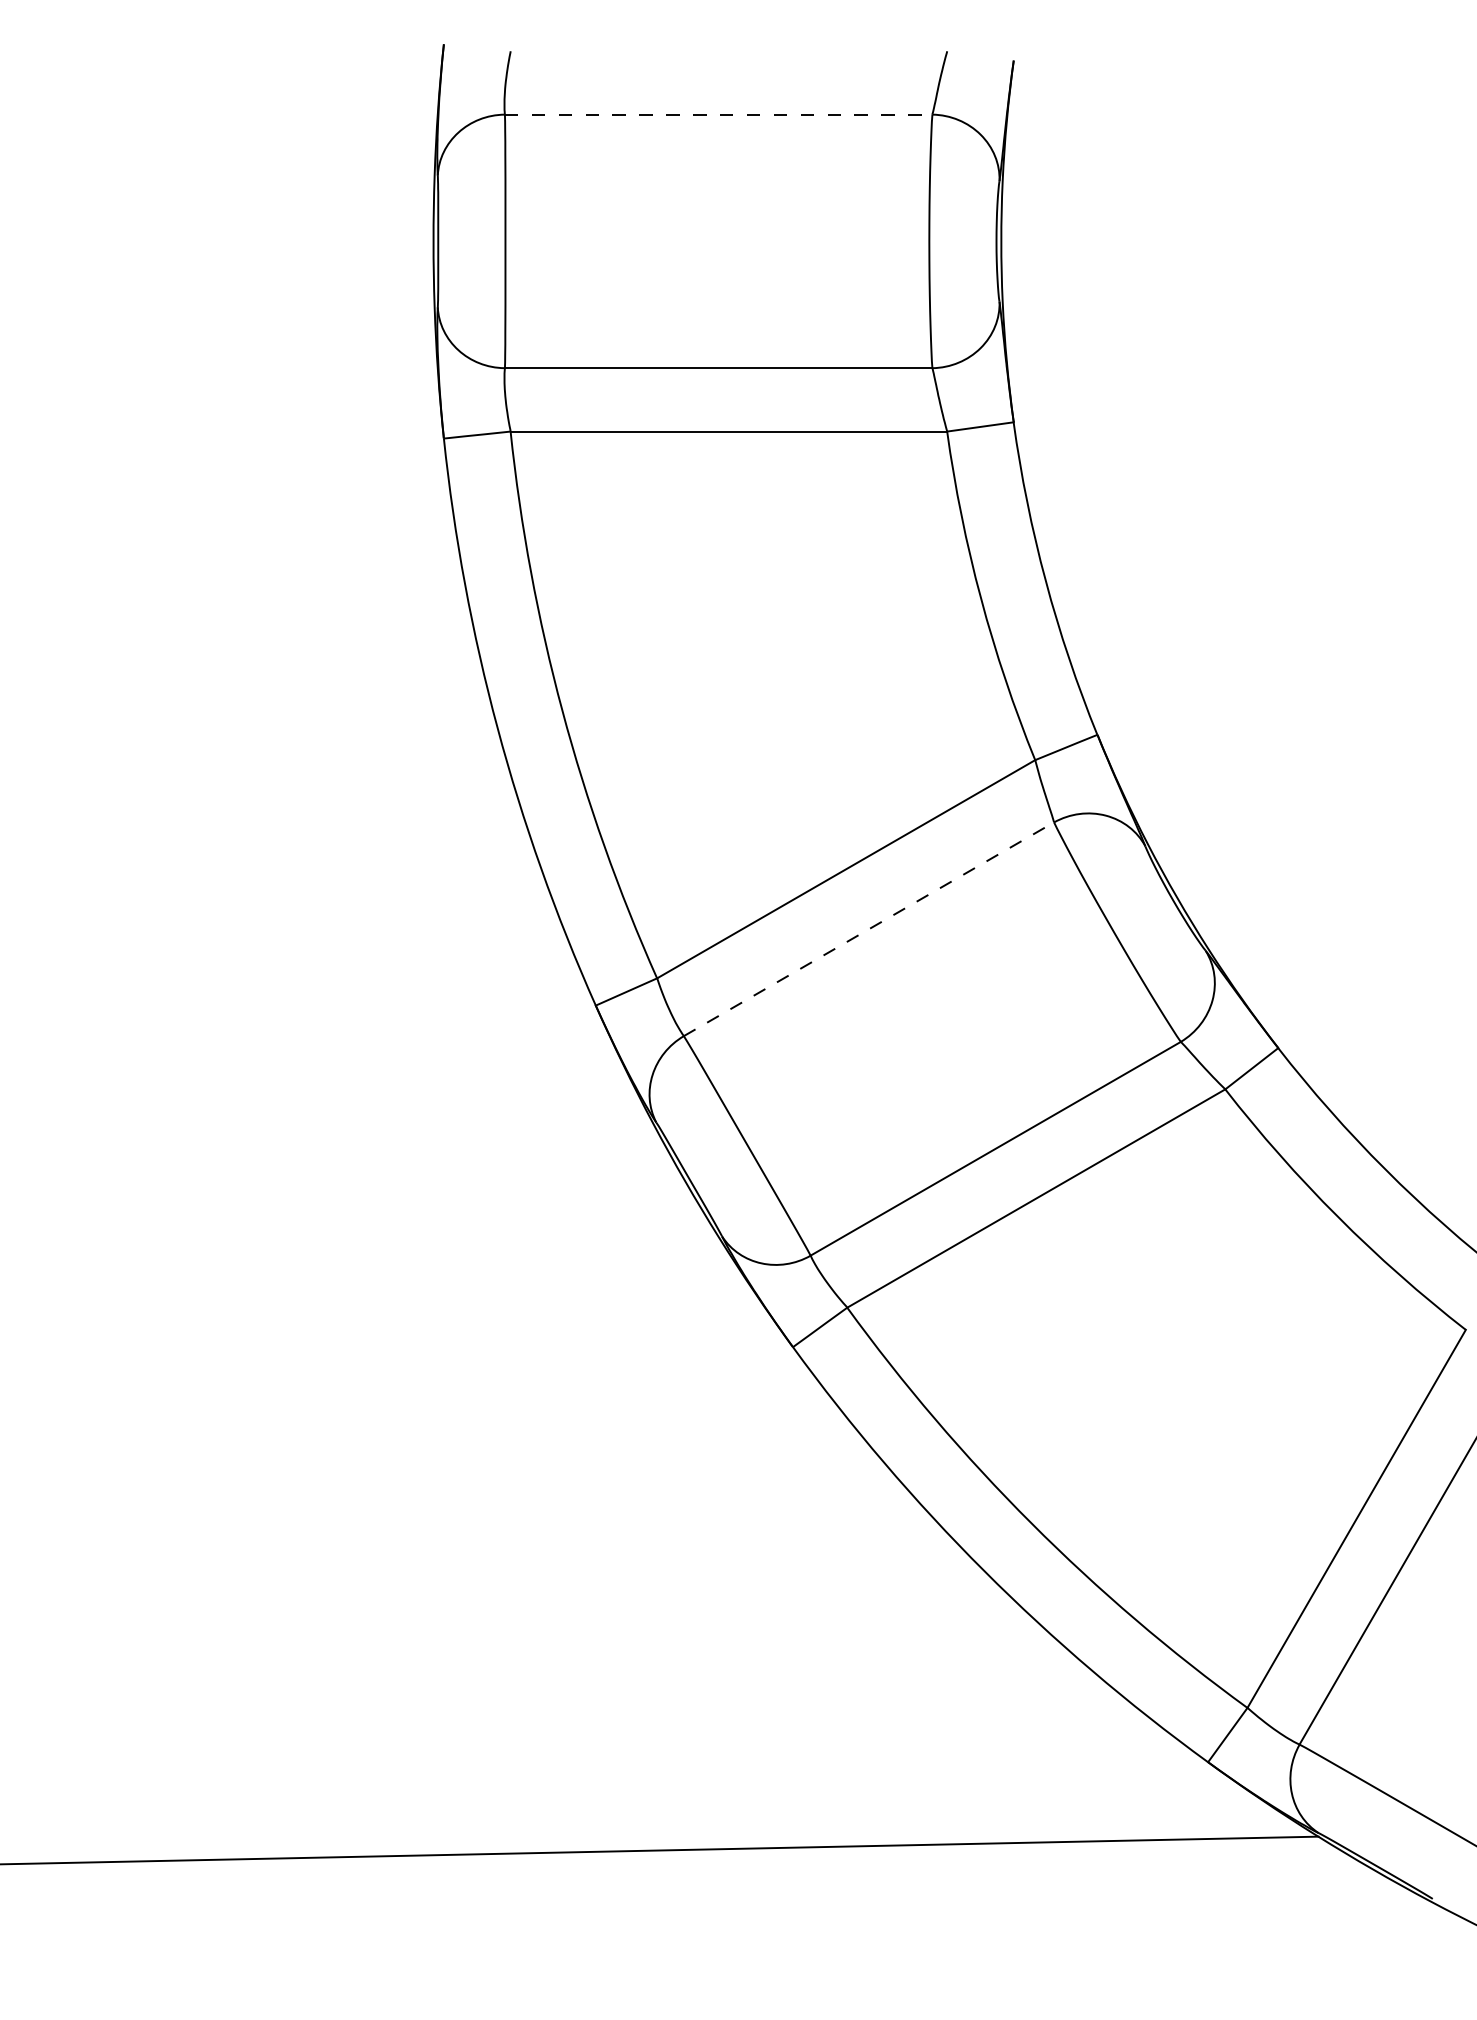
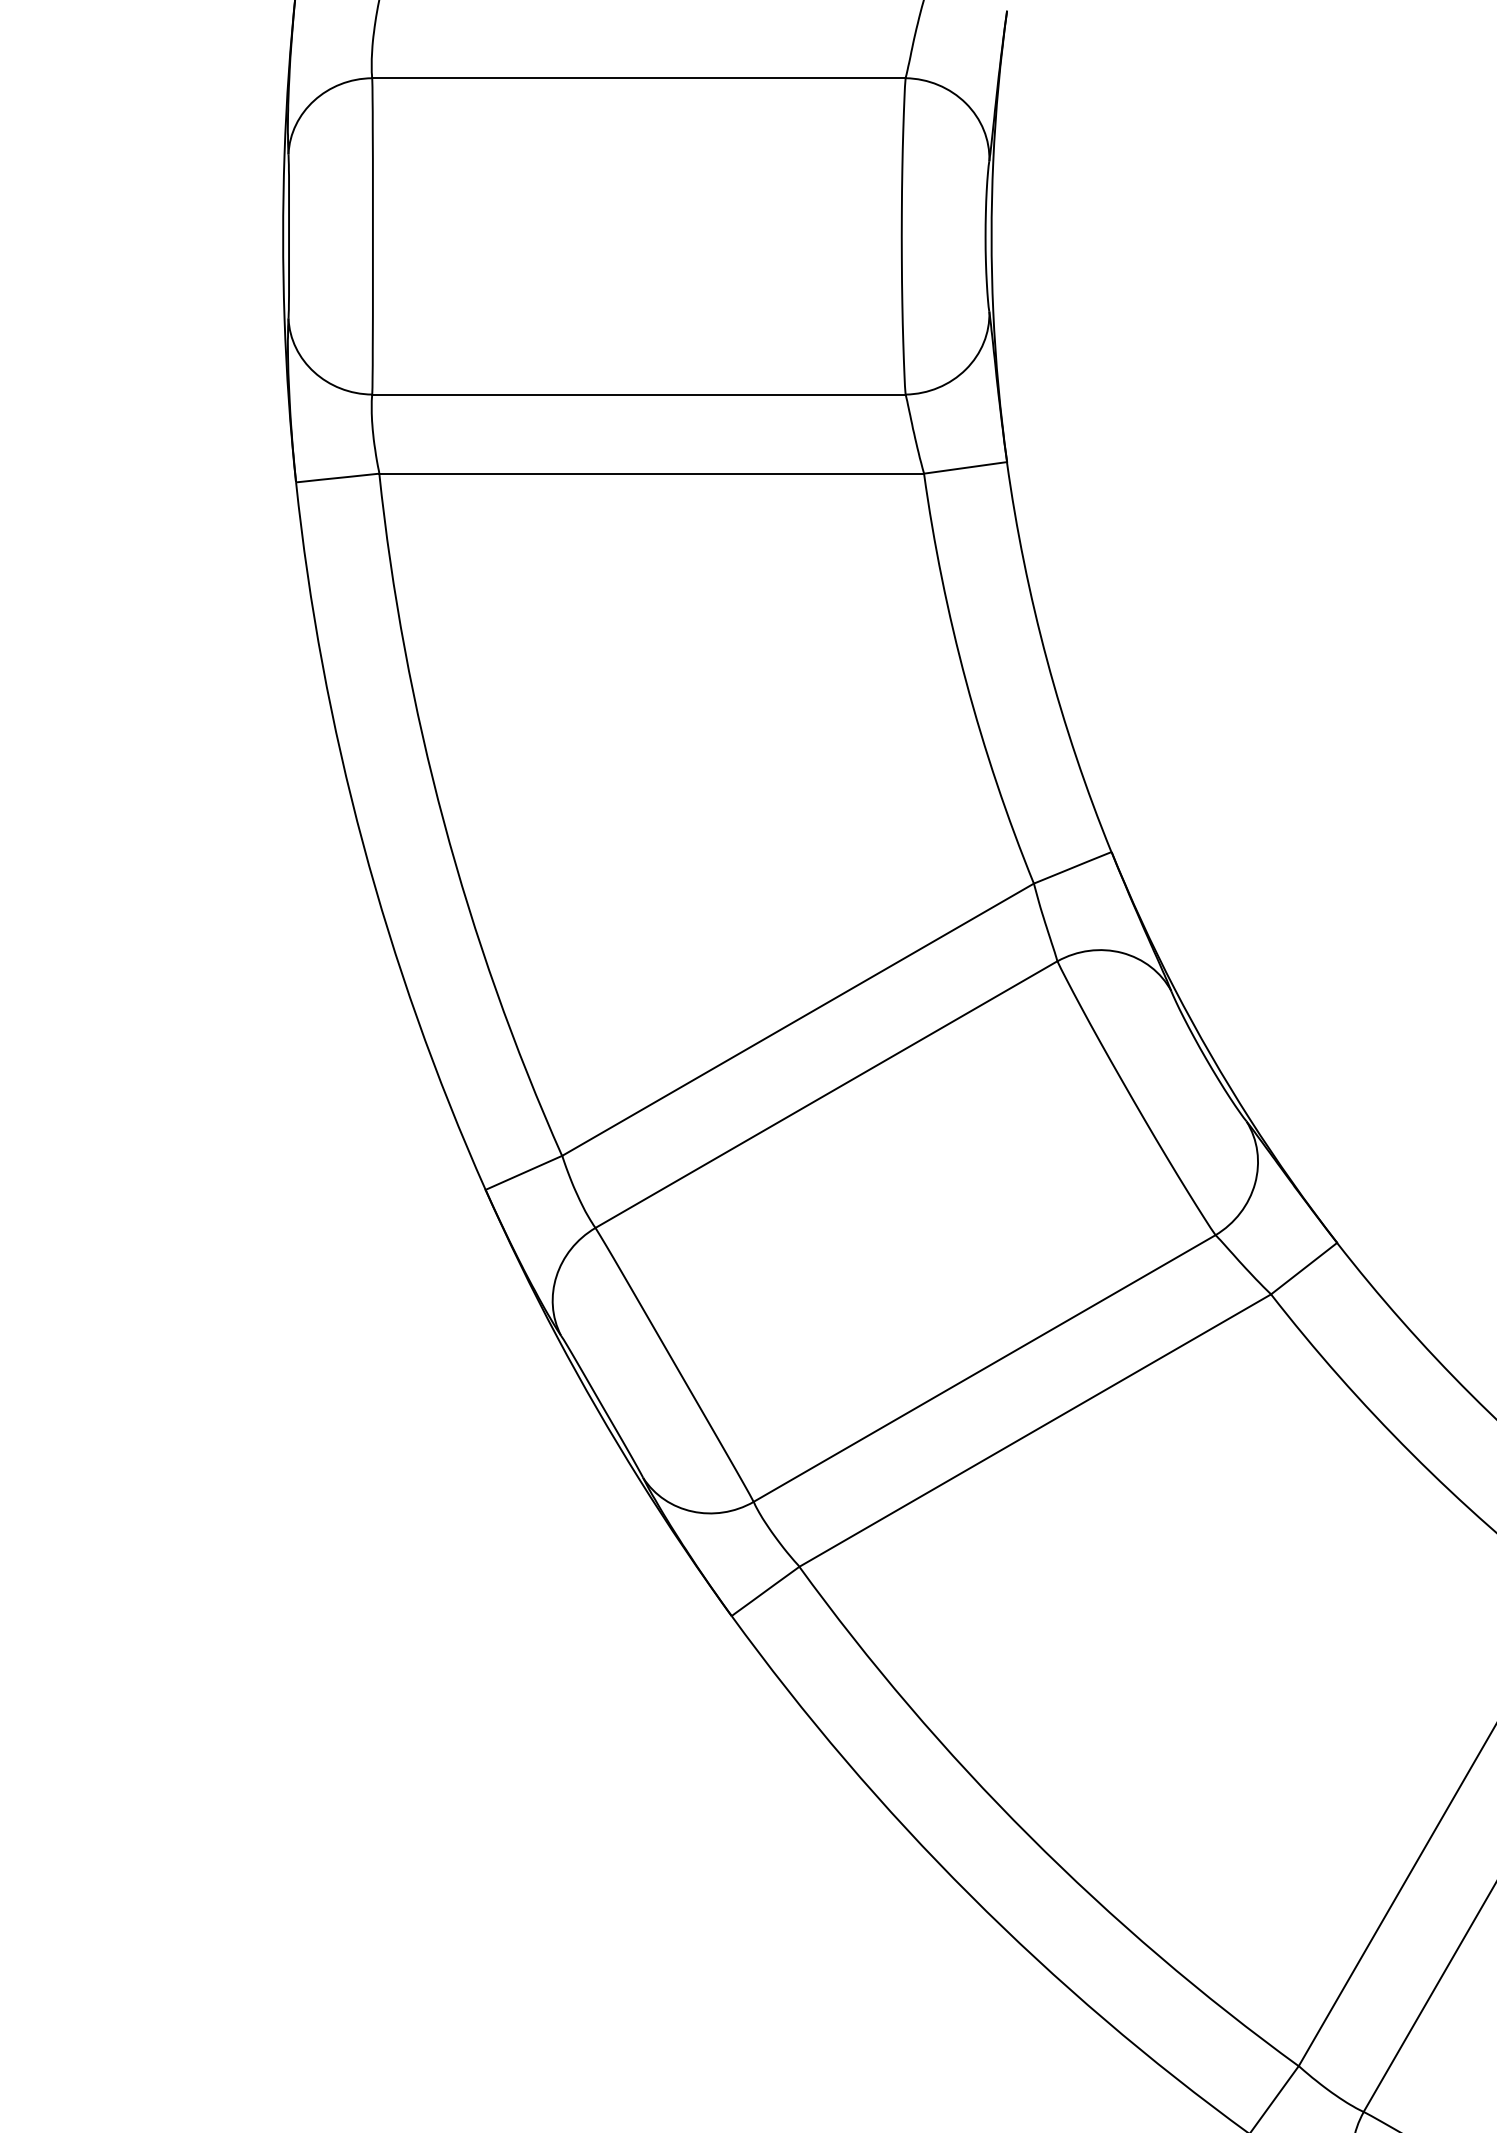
line: (718, 114) -> (638, 78), dashed -> solid
line: (868, 929) -> (825, 1094), dashed -> solid

